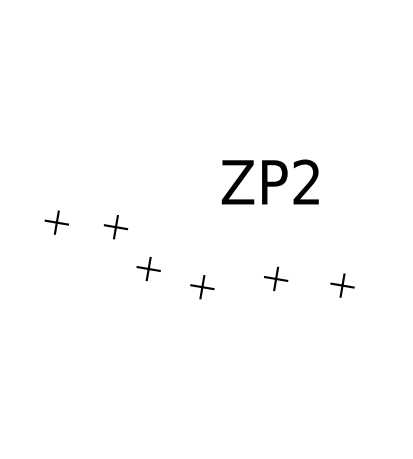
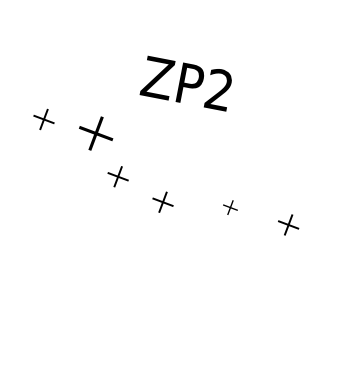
text: (269, 181) -> (186, 82), moved
part: (115, 227) -> (95, 133), size x1.6
part: (276, 278) -> (230, 207), size x0.7

